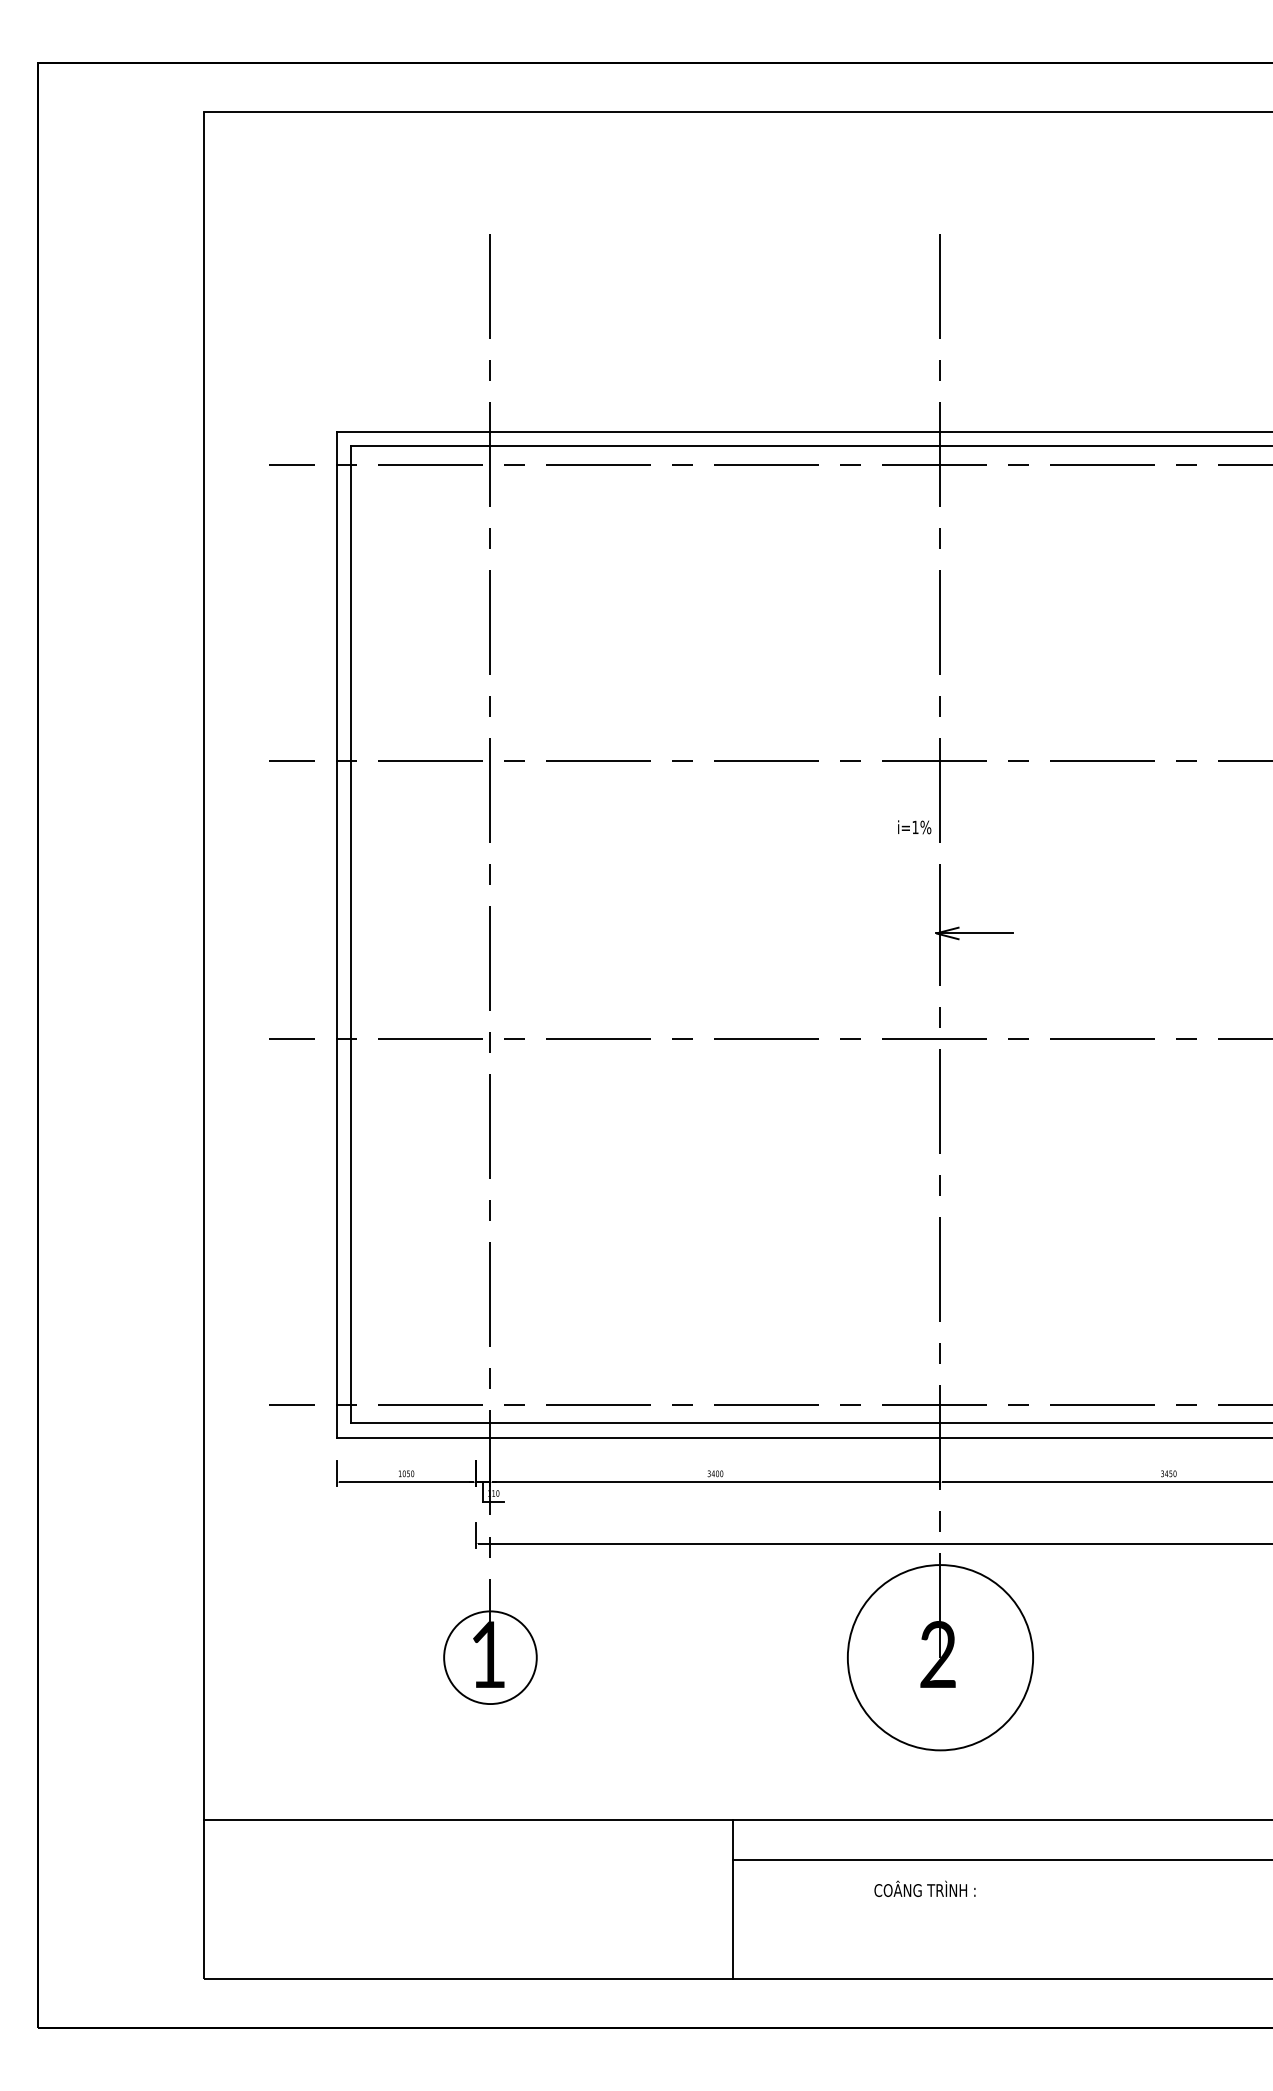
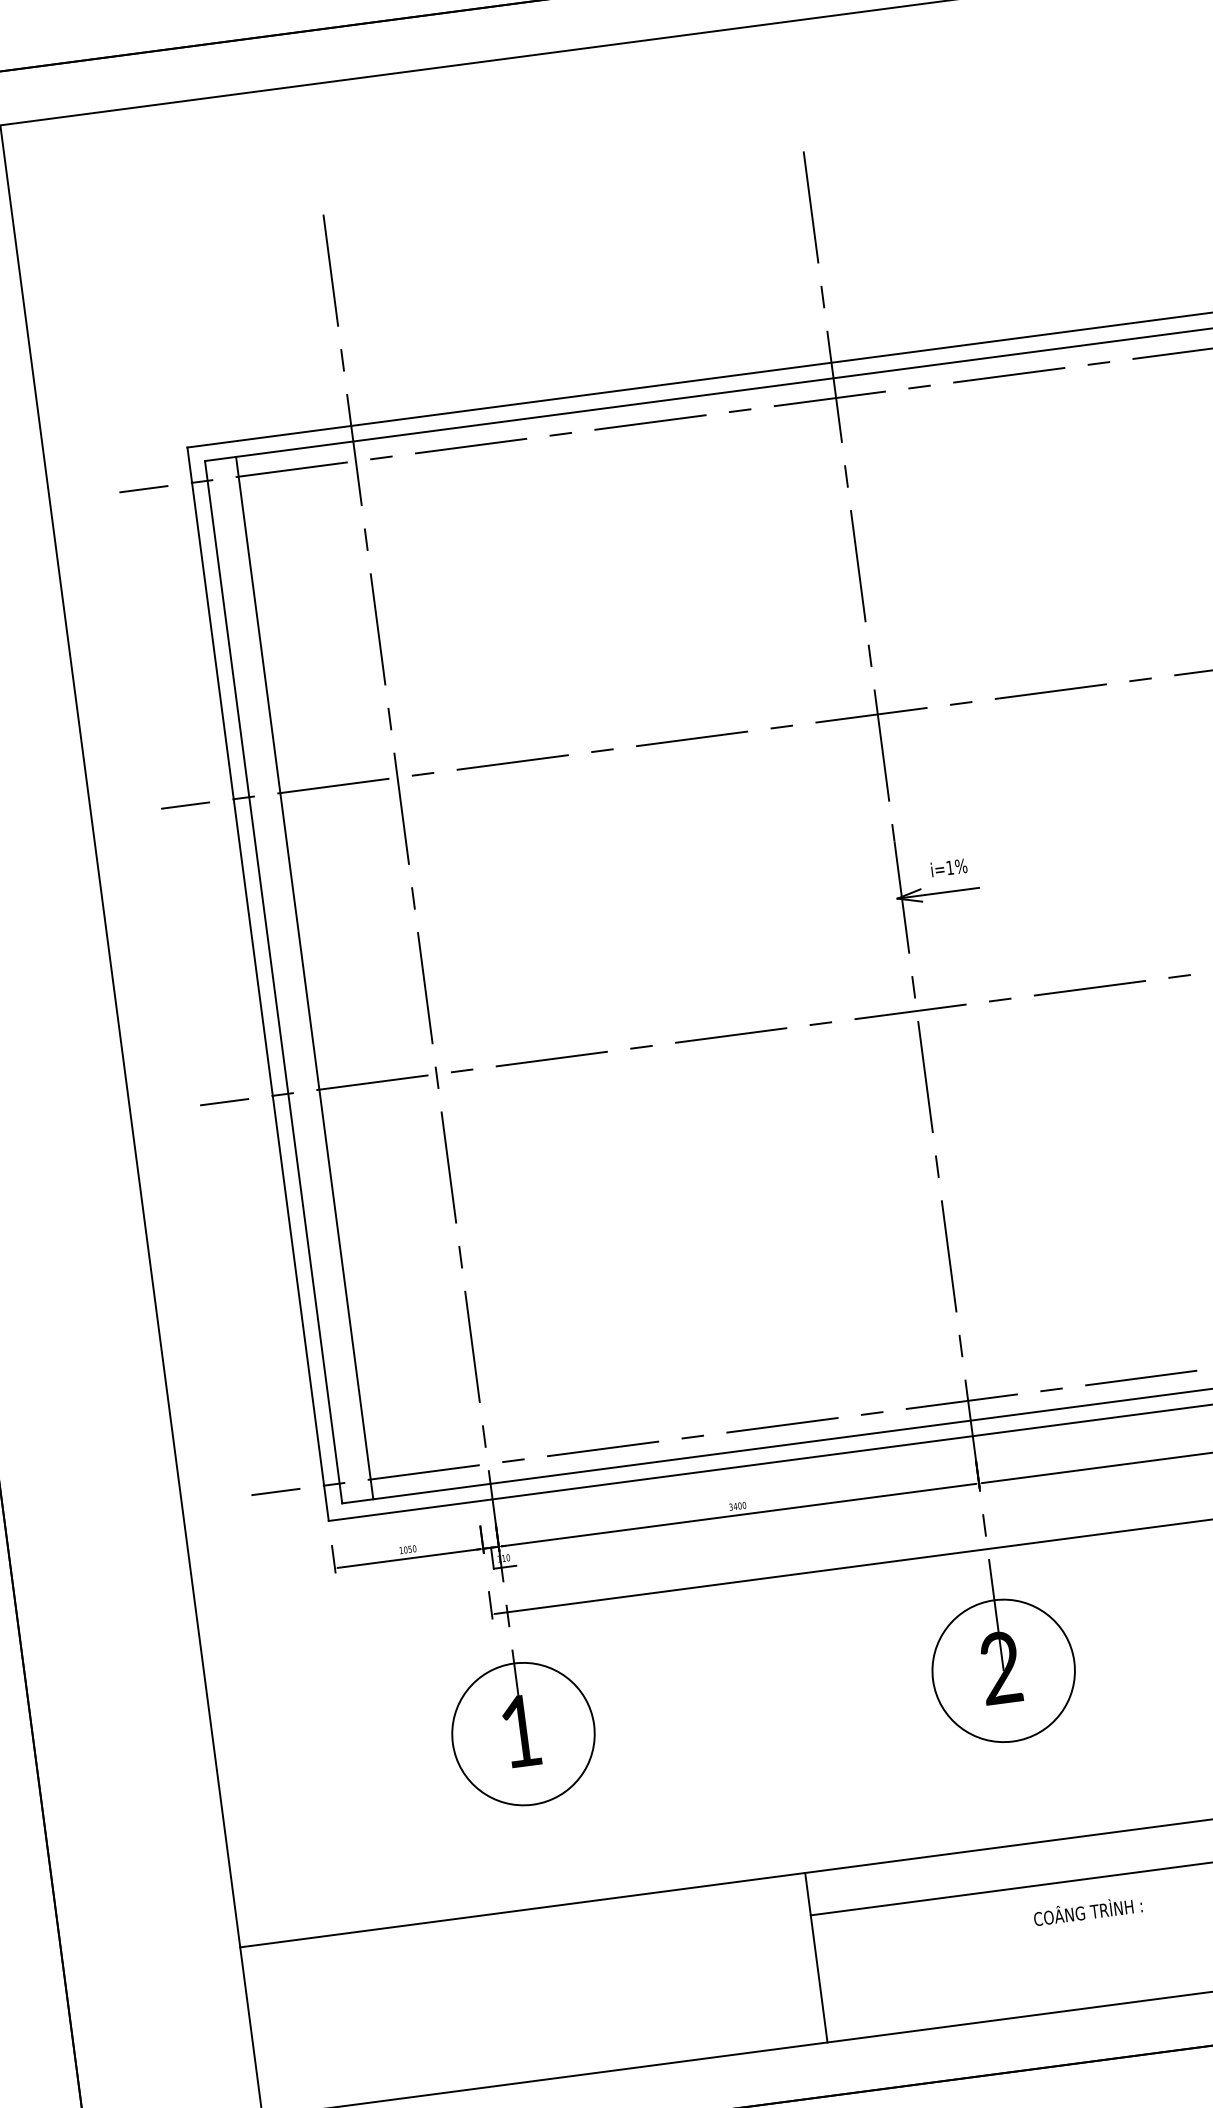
text: (914, 827) -> (949, 868), moved
line: (380, 934) -> (304, 977), added
circle: (490, 1657) -> (523, 1733), size x1.43
circle: (940, 1657) -> (1003, 1670), size x0.71
text: (924, 1888) -> (1087, 1910), moved

